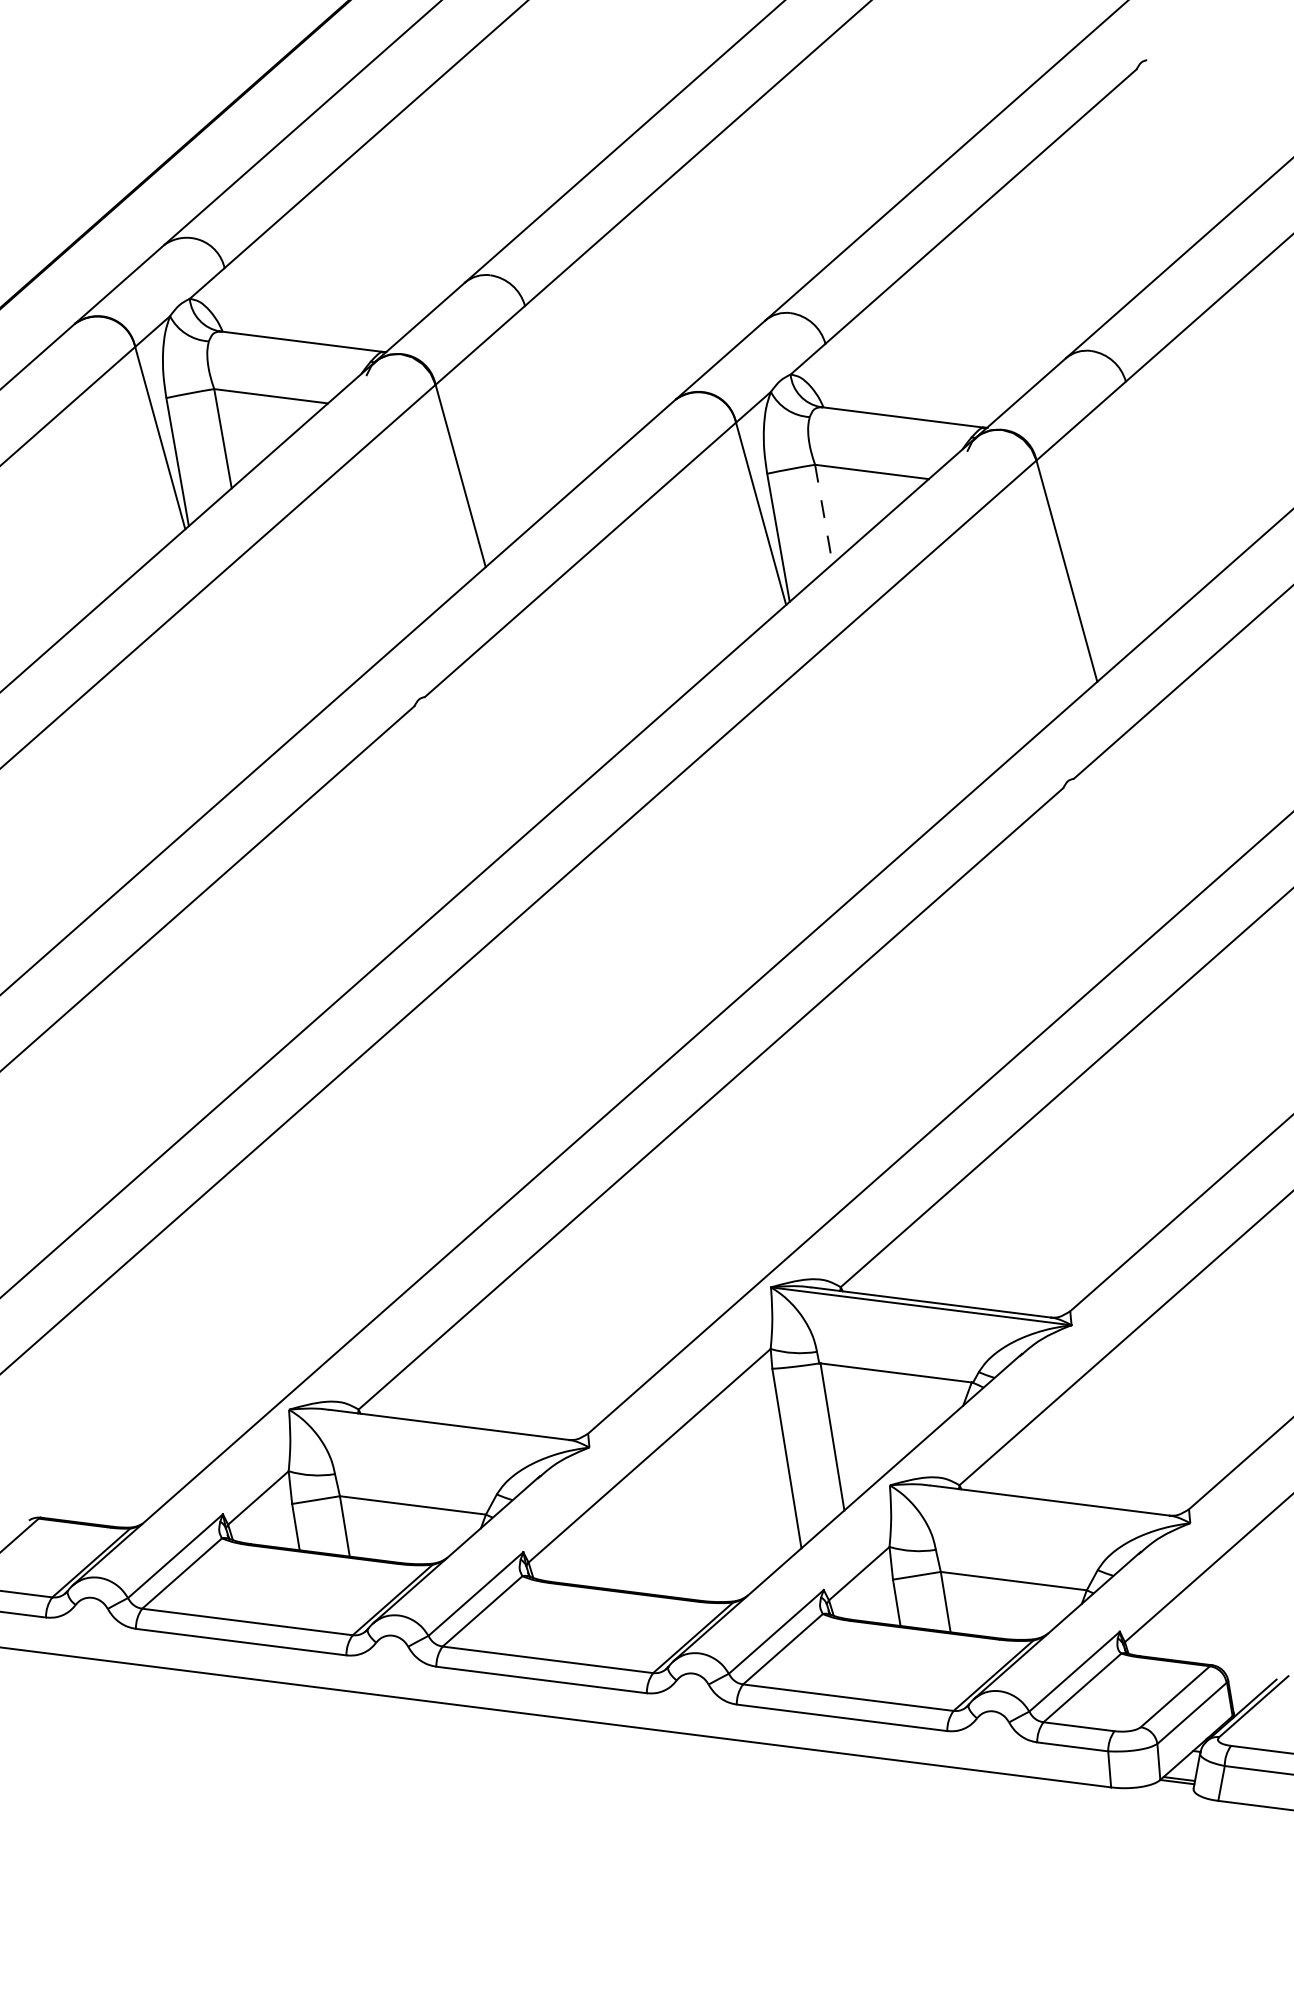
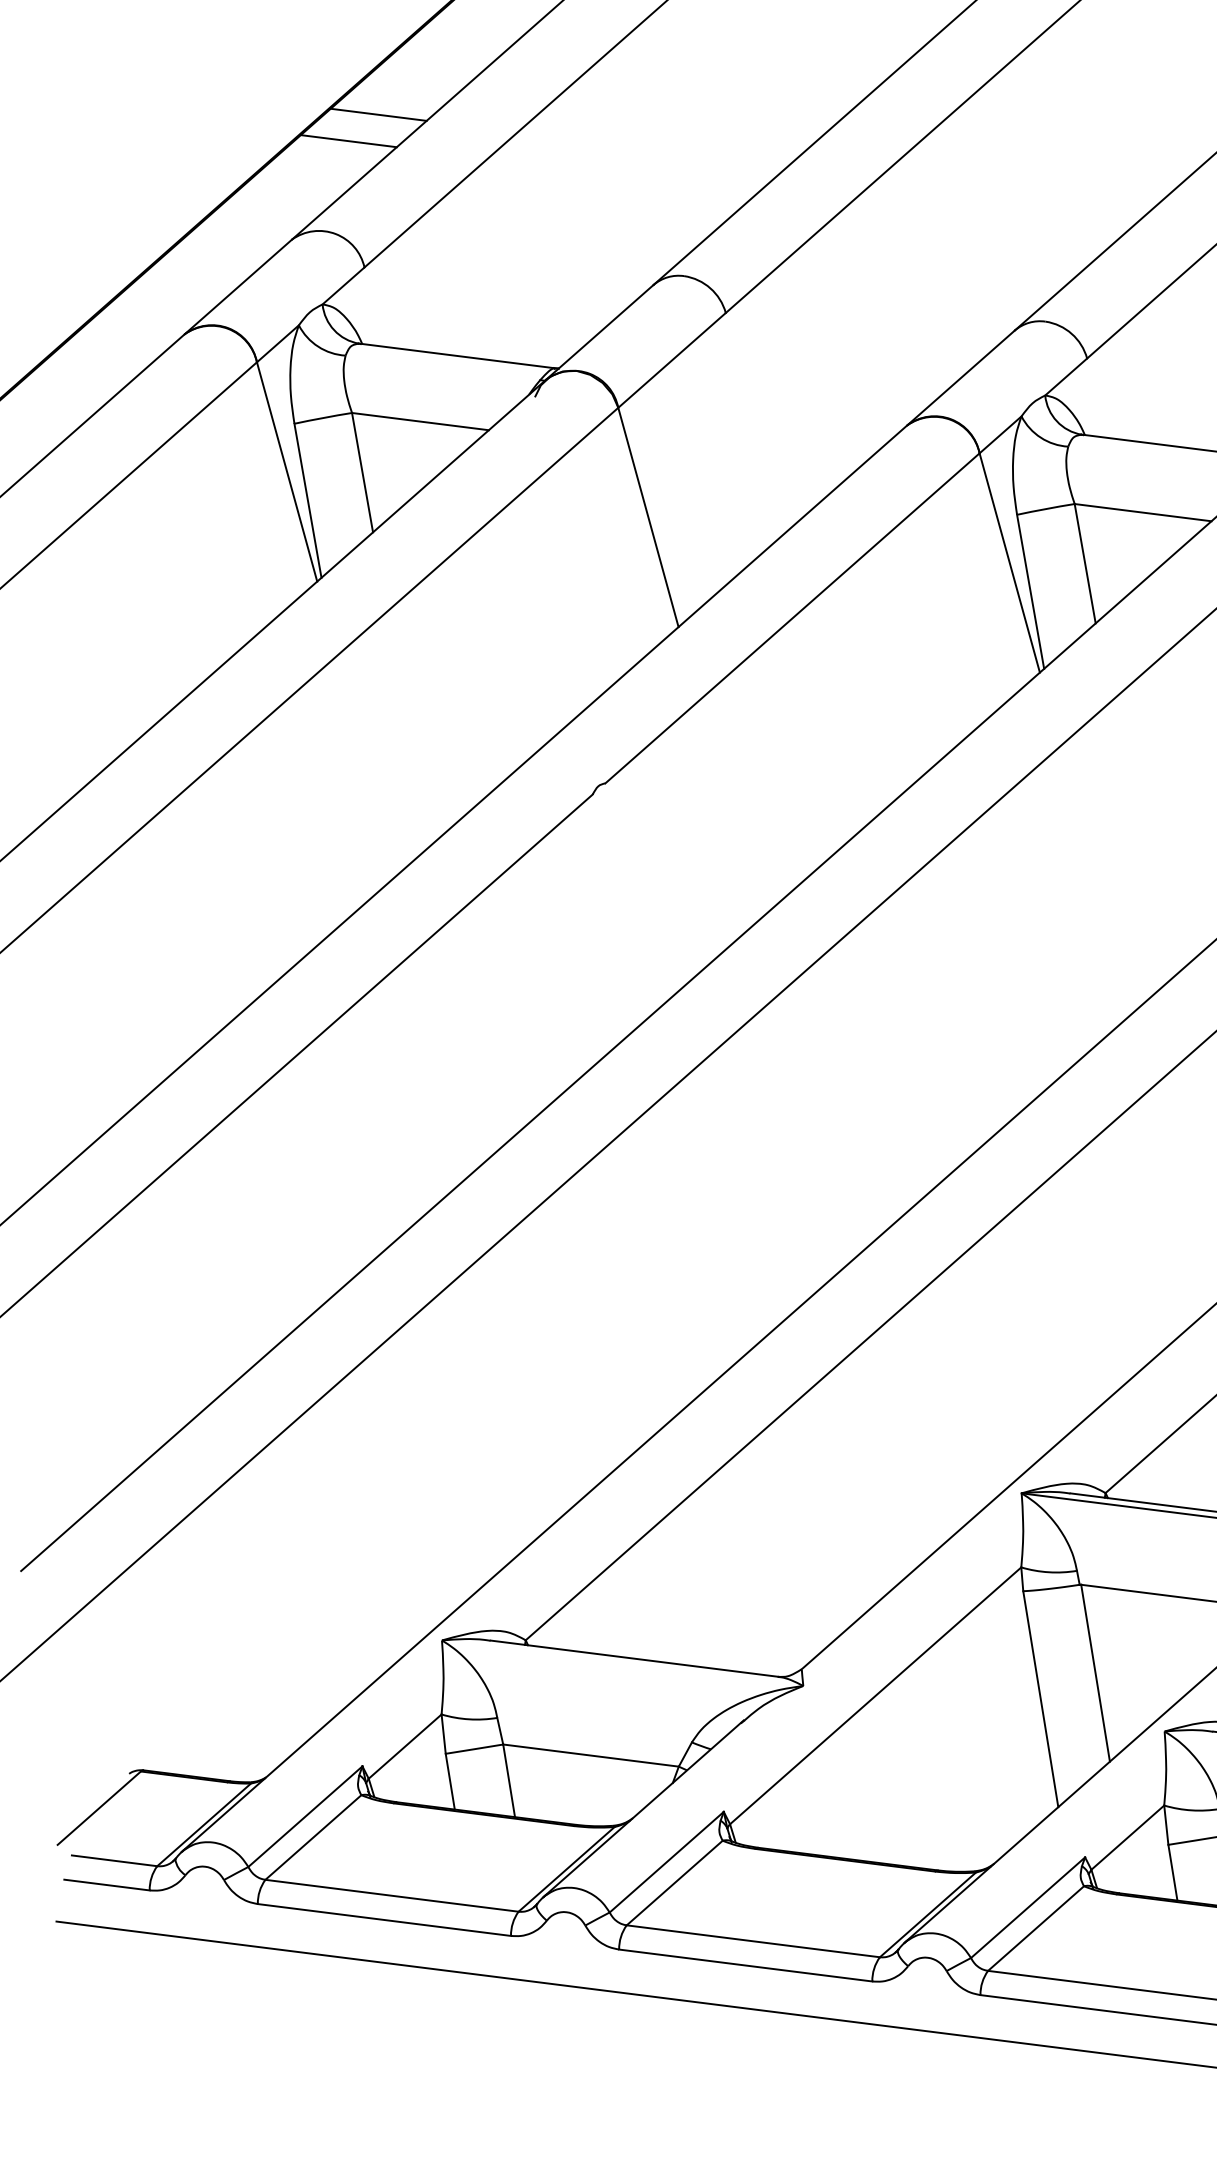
line: (236, 141) -> (378, 115), added
line: (211, 163) -> (348, 141), added
line: (823, 514) -> (1084, 563), dashed -> solid

